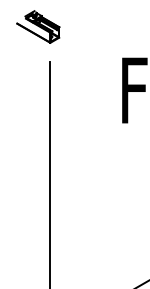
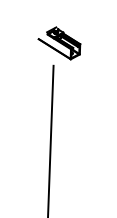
part: (38, 26) -> (59, 42), moved

